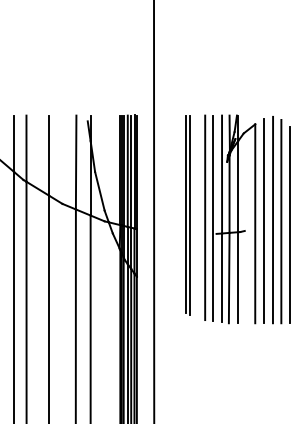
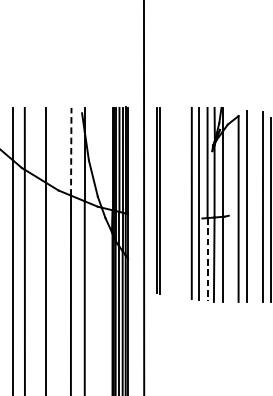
line: (76, 162) -> (71, 151), solid -> dashed
part: (187, 215) -> (157, 201), moved
line: (272, 219) -> (254, 205), removed
line: (222, 278) -> (207, 260), solid -> dashed

